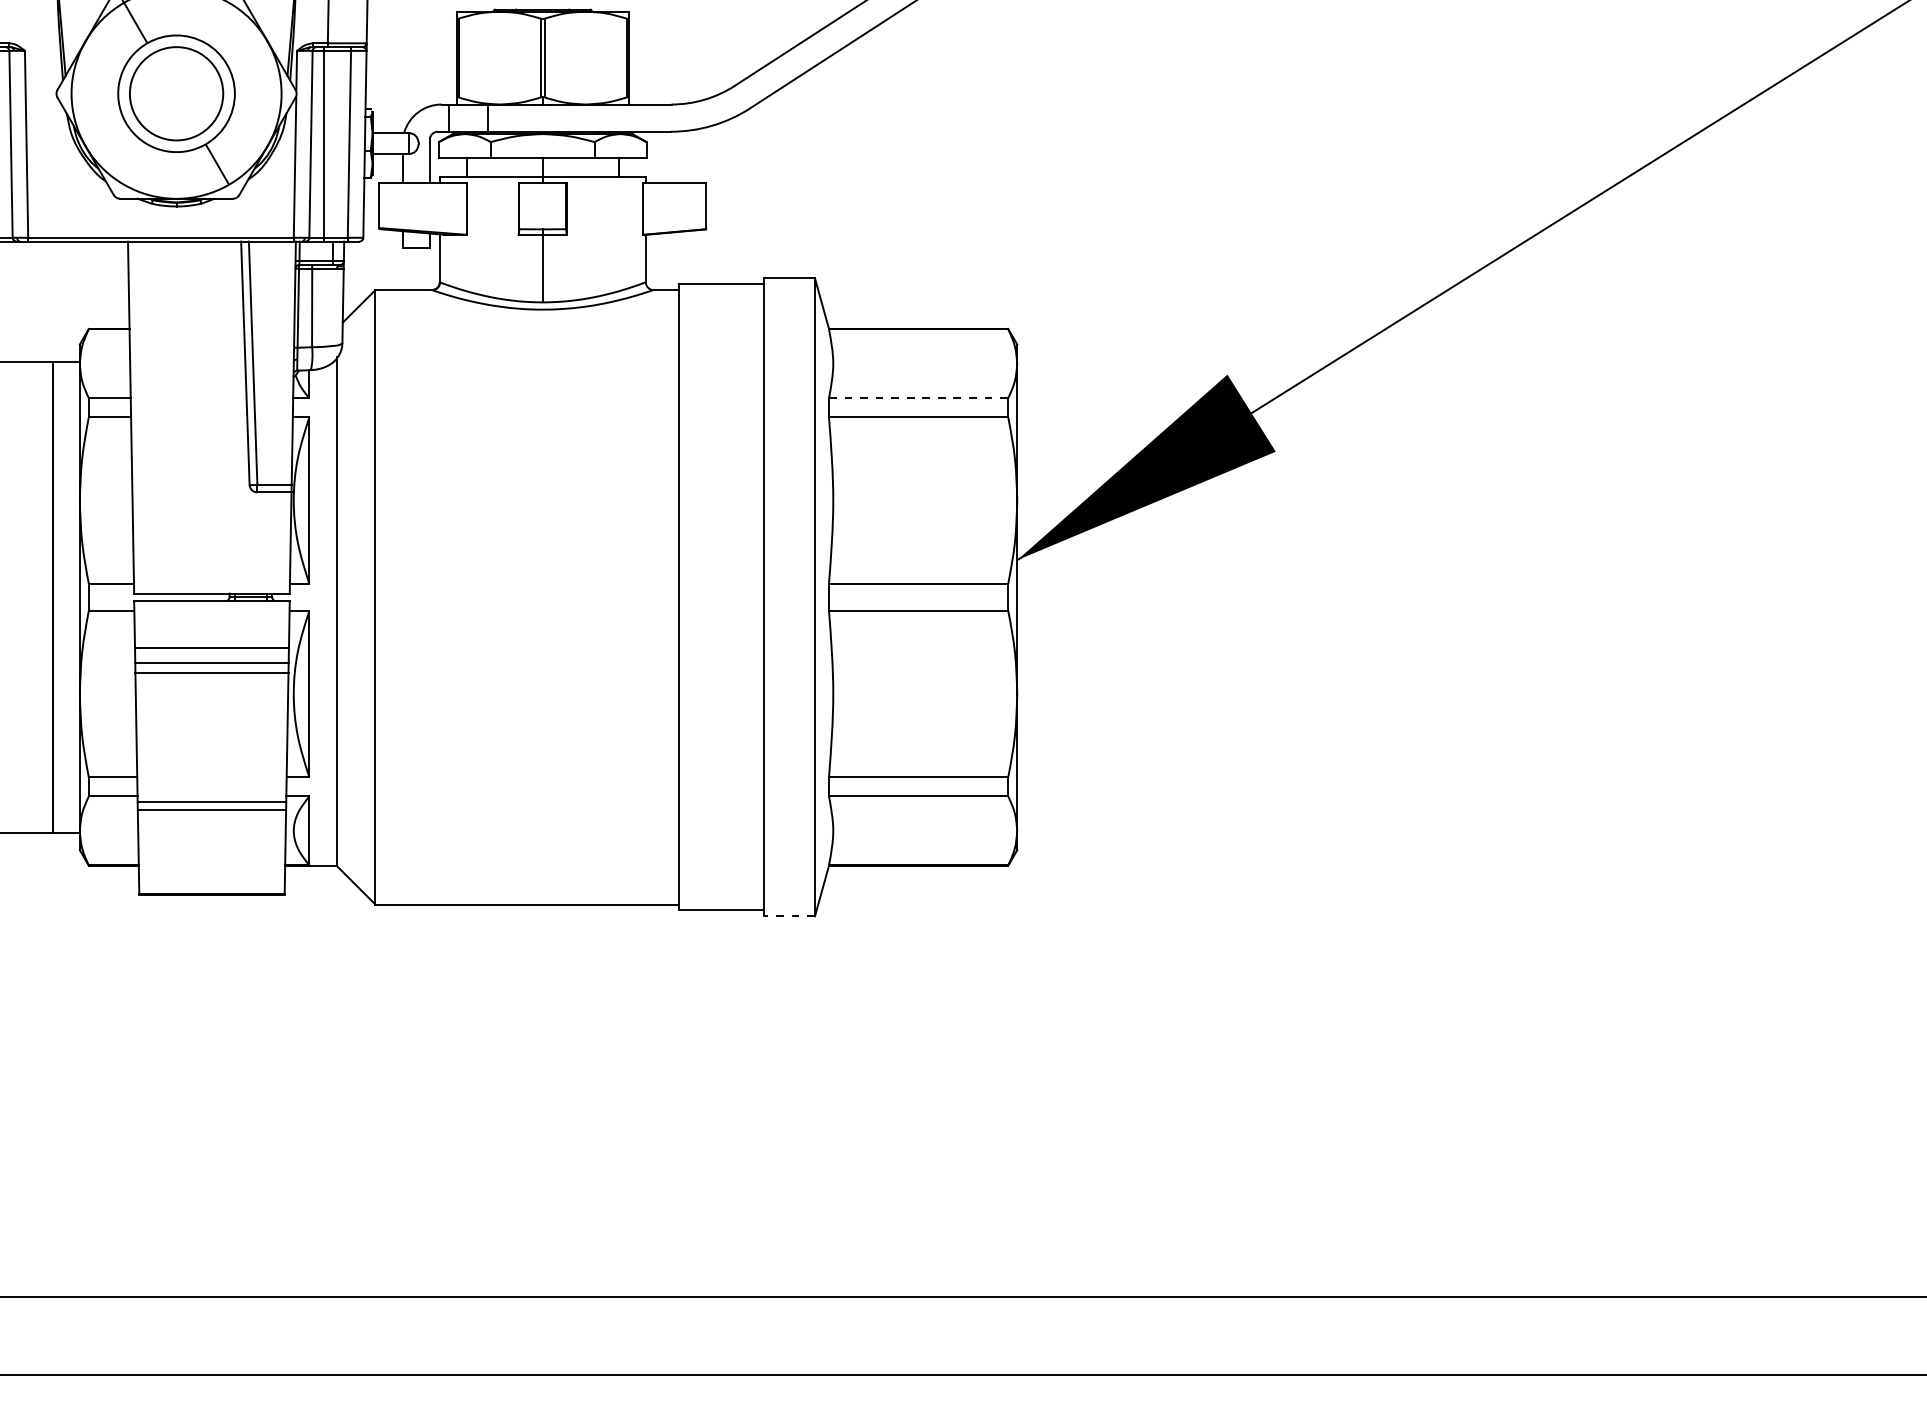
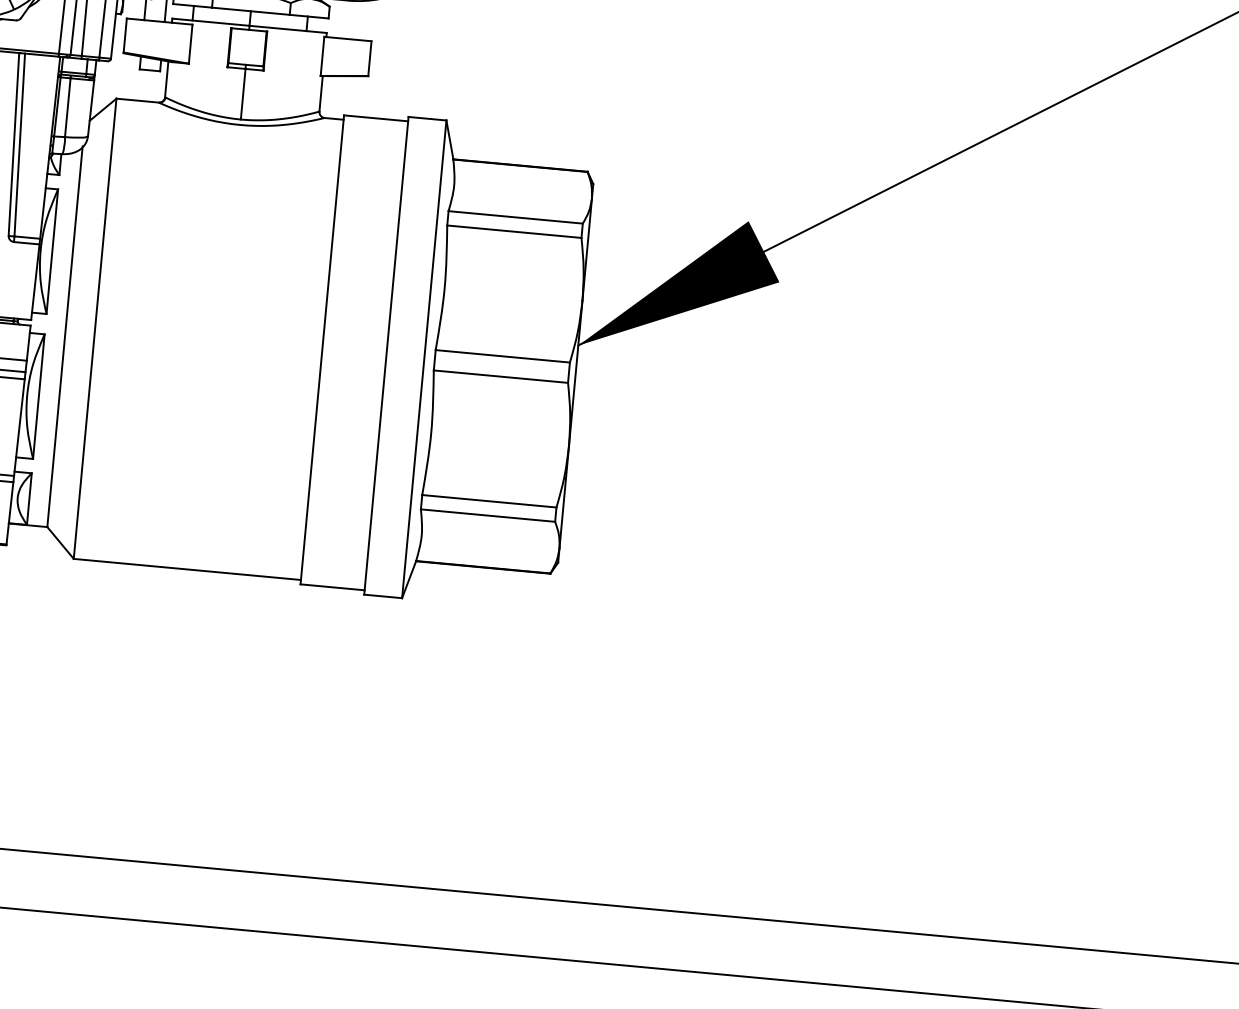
line: (918, 398) -> (515, 217), dashed -> solid
line: (789, 916) -> (383, 596), dashed -> solid

